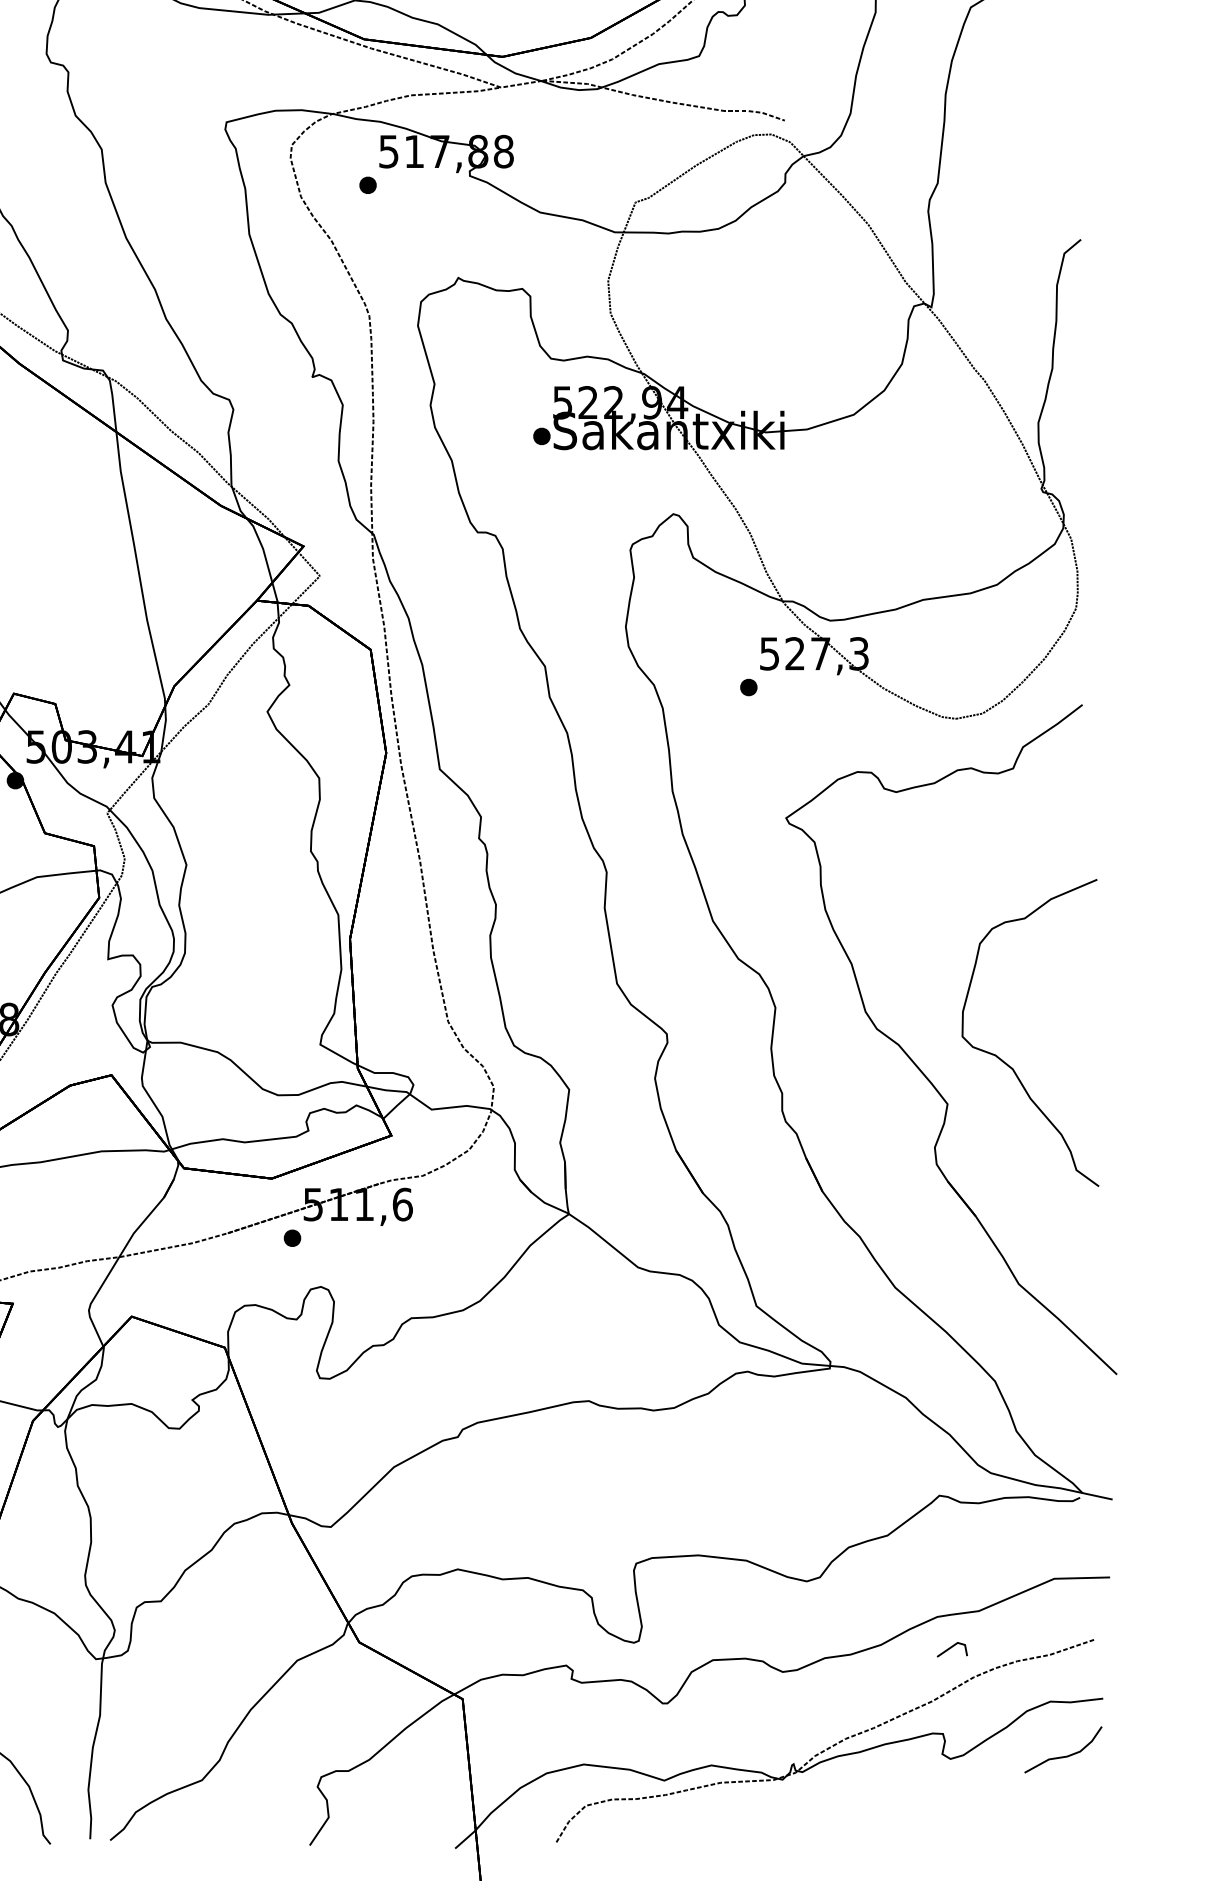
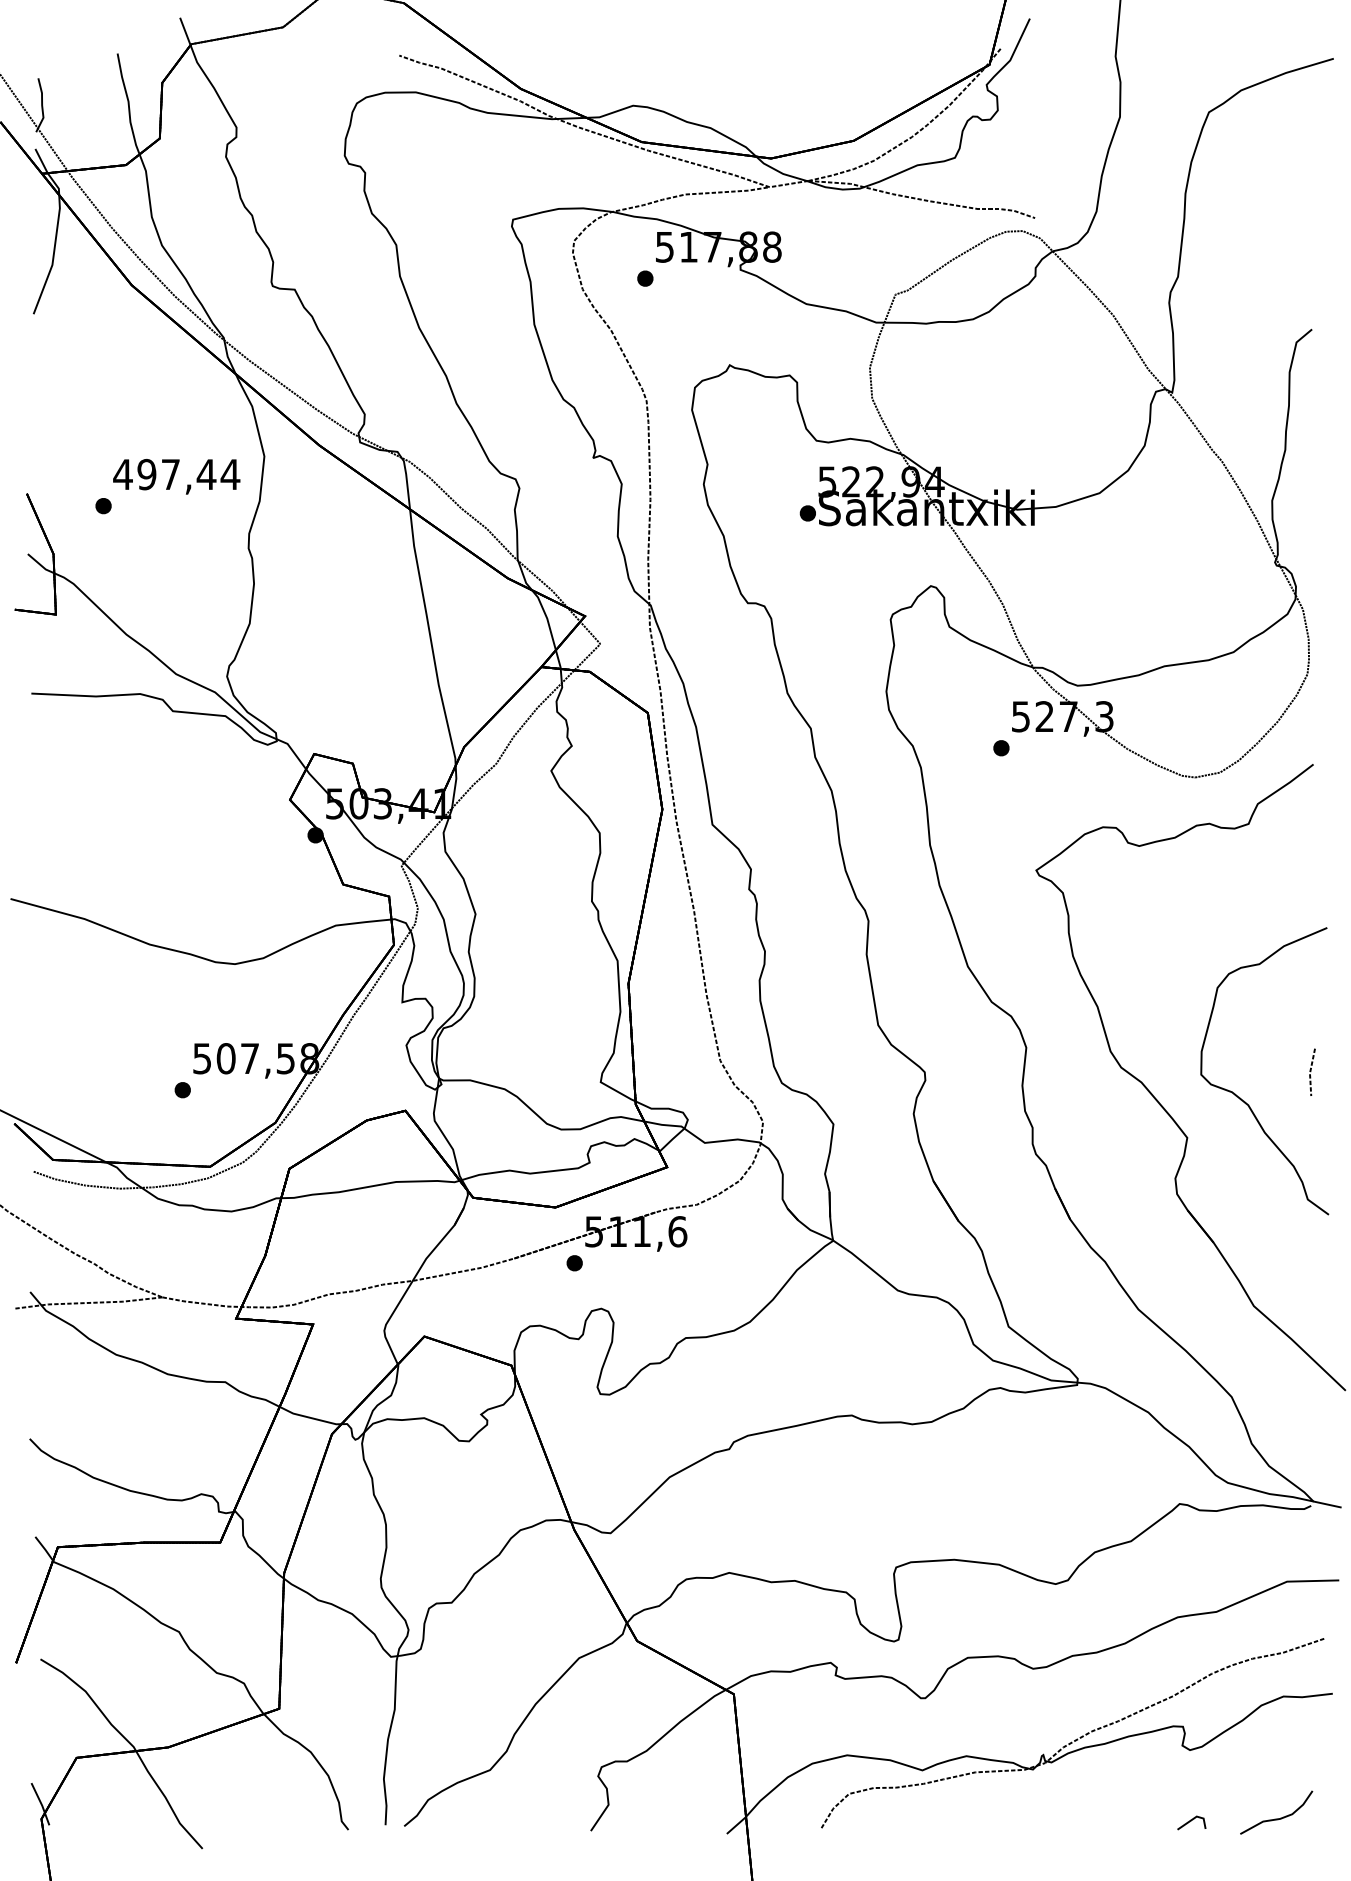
line: (1080, 1033) -> (1311, 1071), added
line: (952, 1648) -> (1191, 1821), moved
curve: (1063, 1756) -> (1276, 1818), moved

